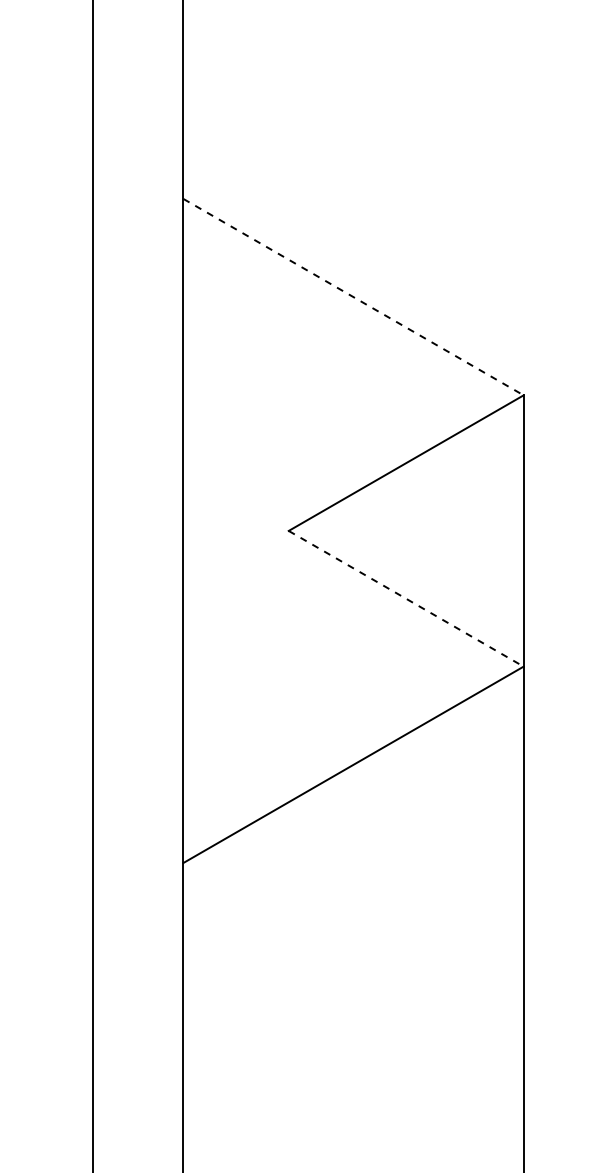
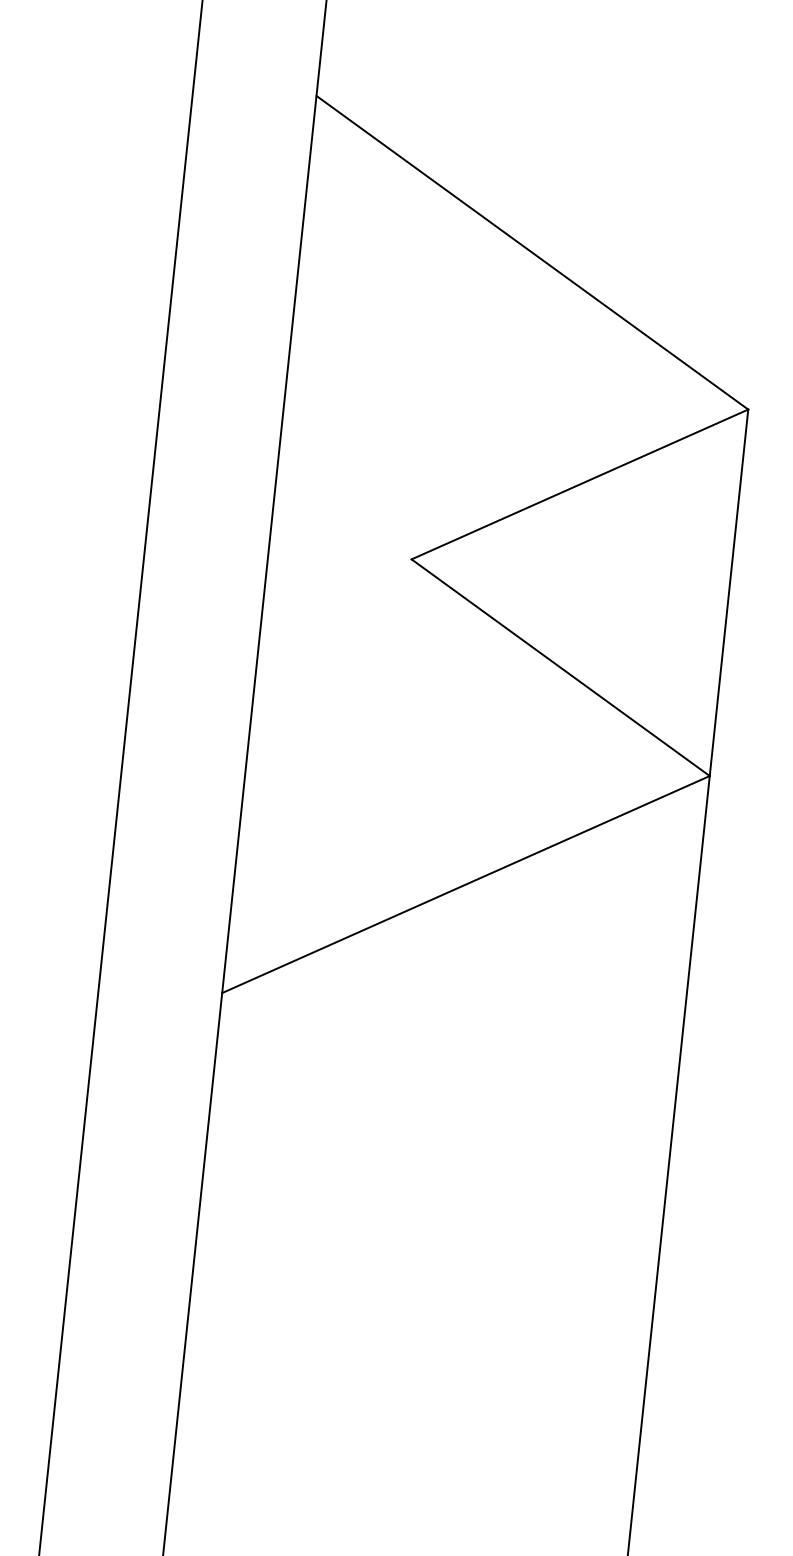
line: (353, 297) -> (532, 253), dashed -> solid
line: (406, 598) -> (561, 667), dashed -> solid

